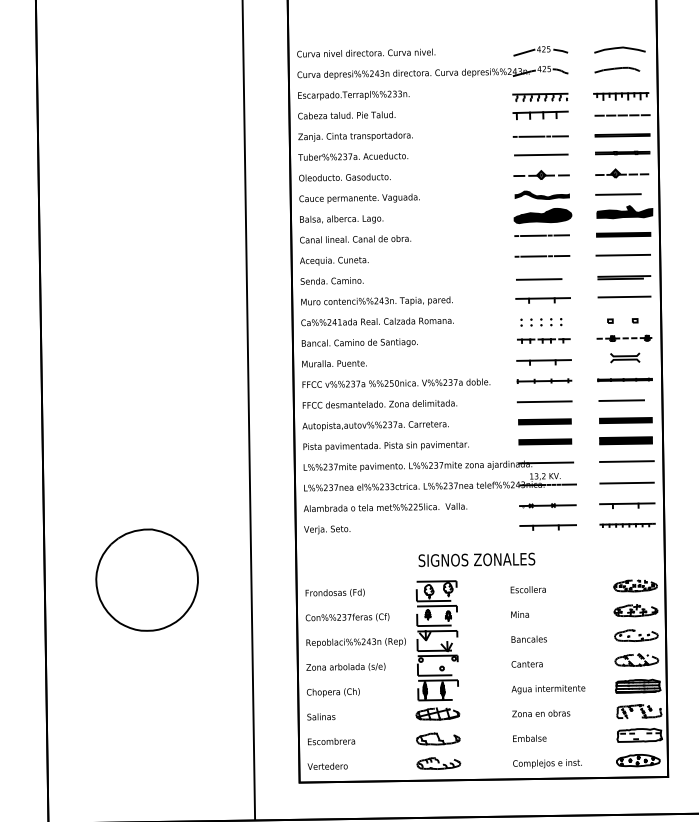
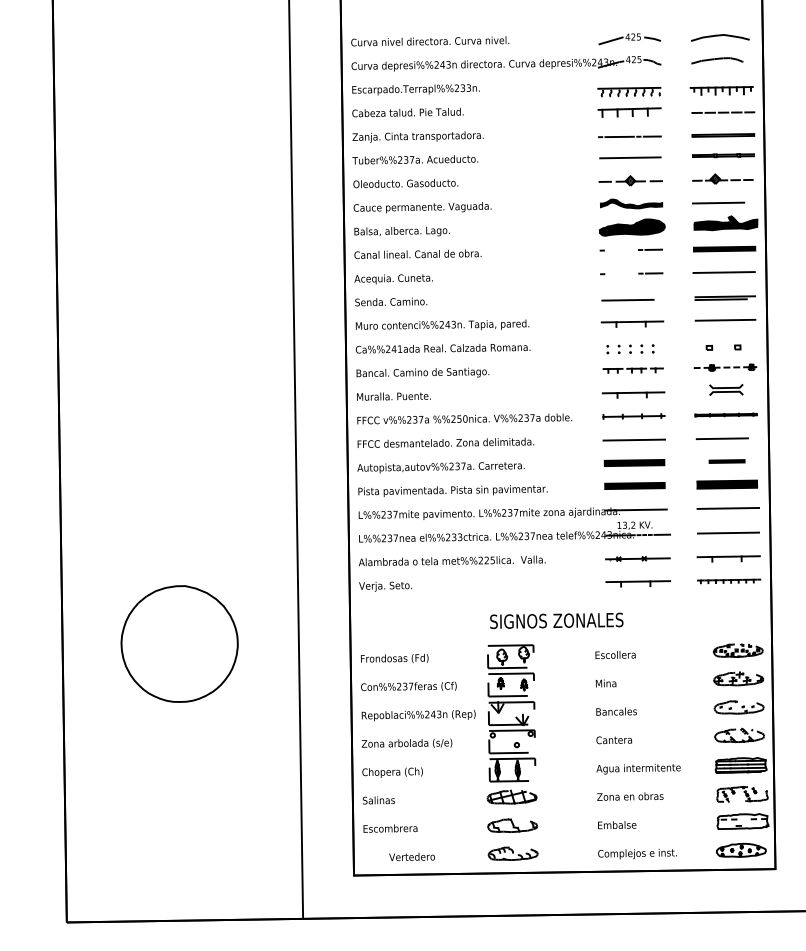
line: (533, 236) -> (621, 250), removed
line: (533, 256) -> (621, 273), removed
part: (625, 420) -> (726, 461), size x0.6
text: (327, 766) -> (411, 857), moved

